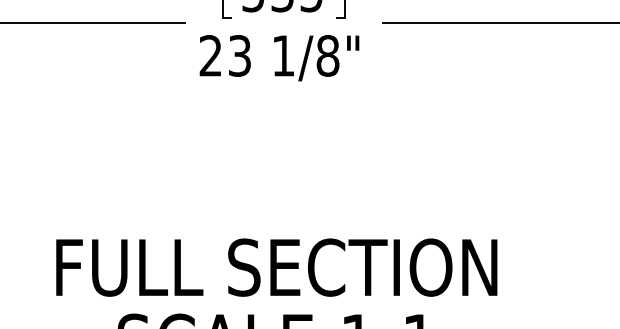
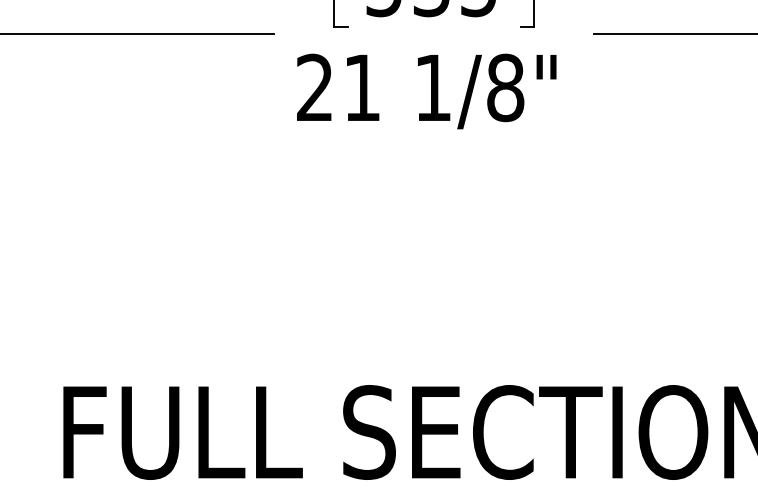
text: (239, 55) -> (361, 87), 23 -> 21

